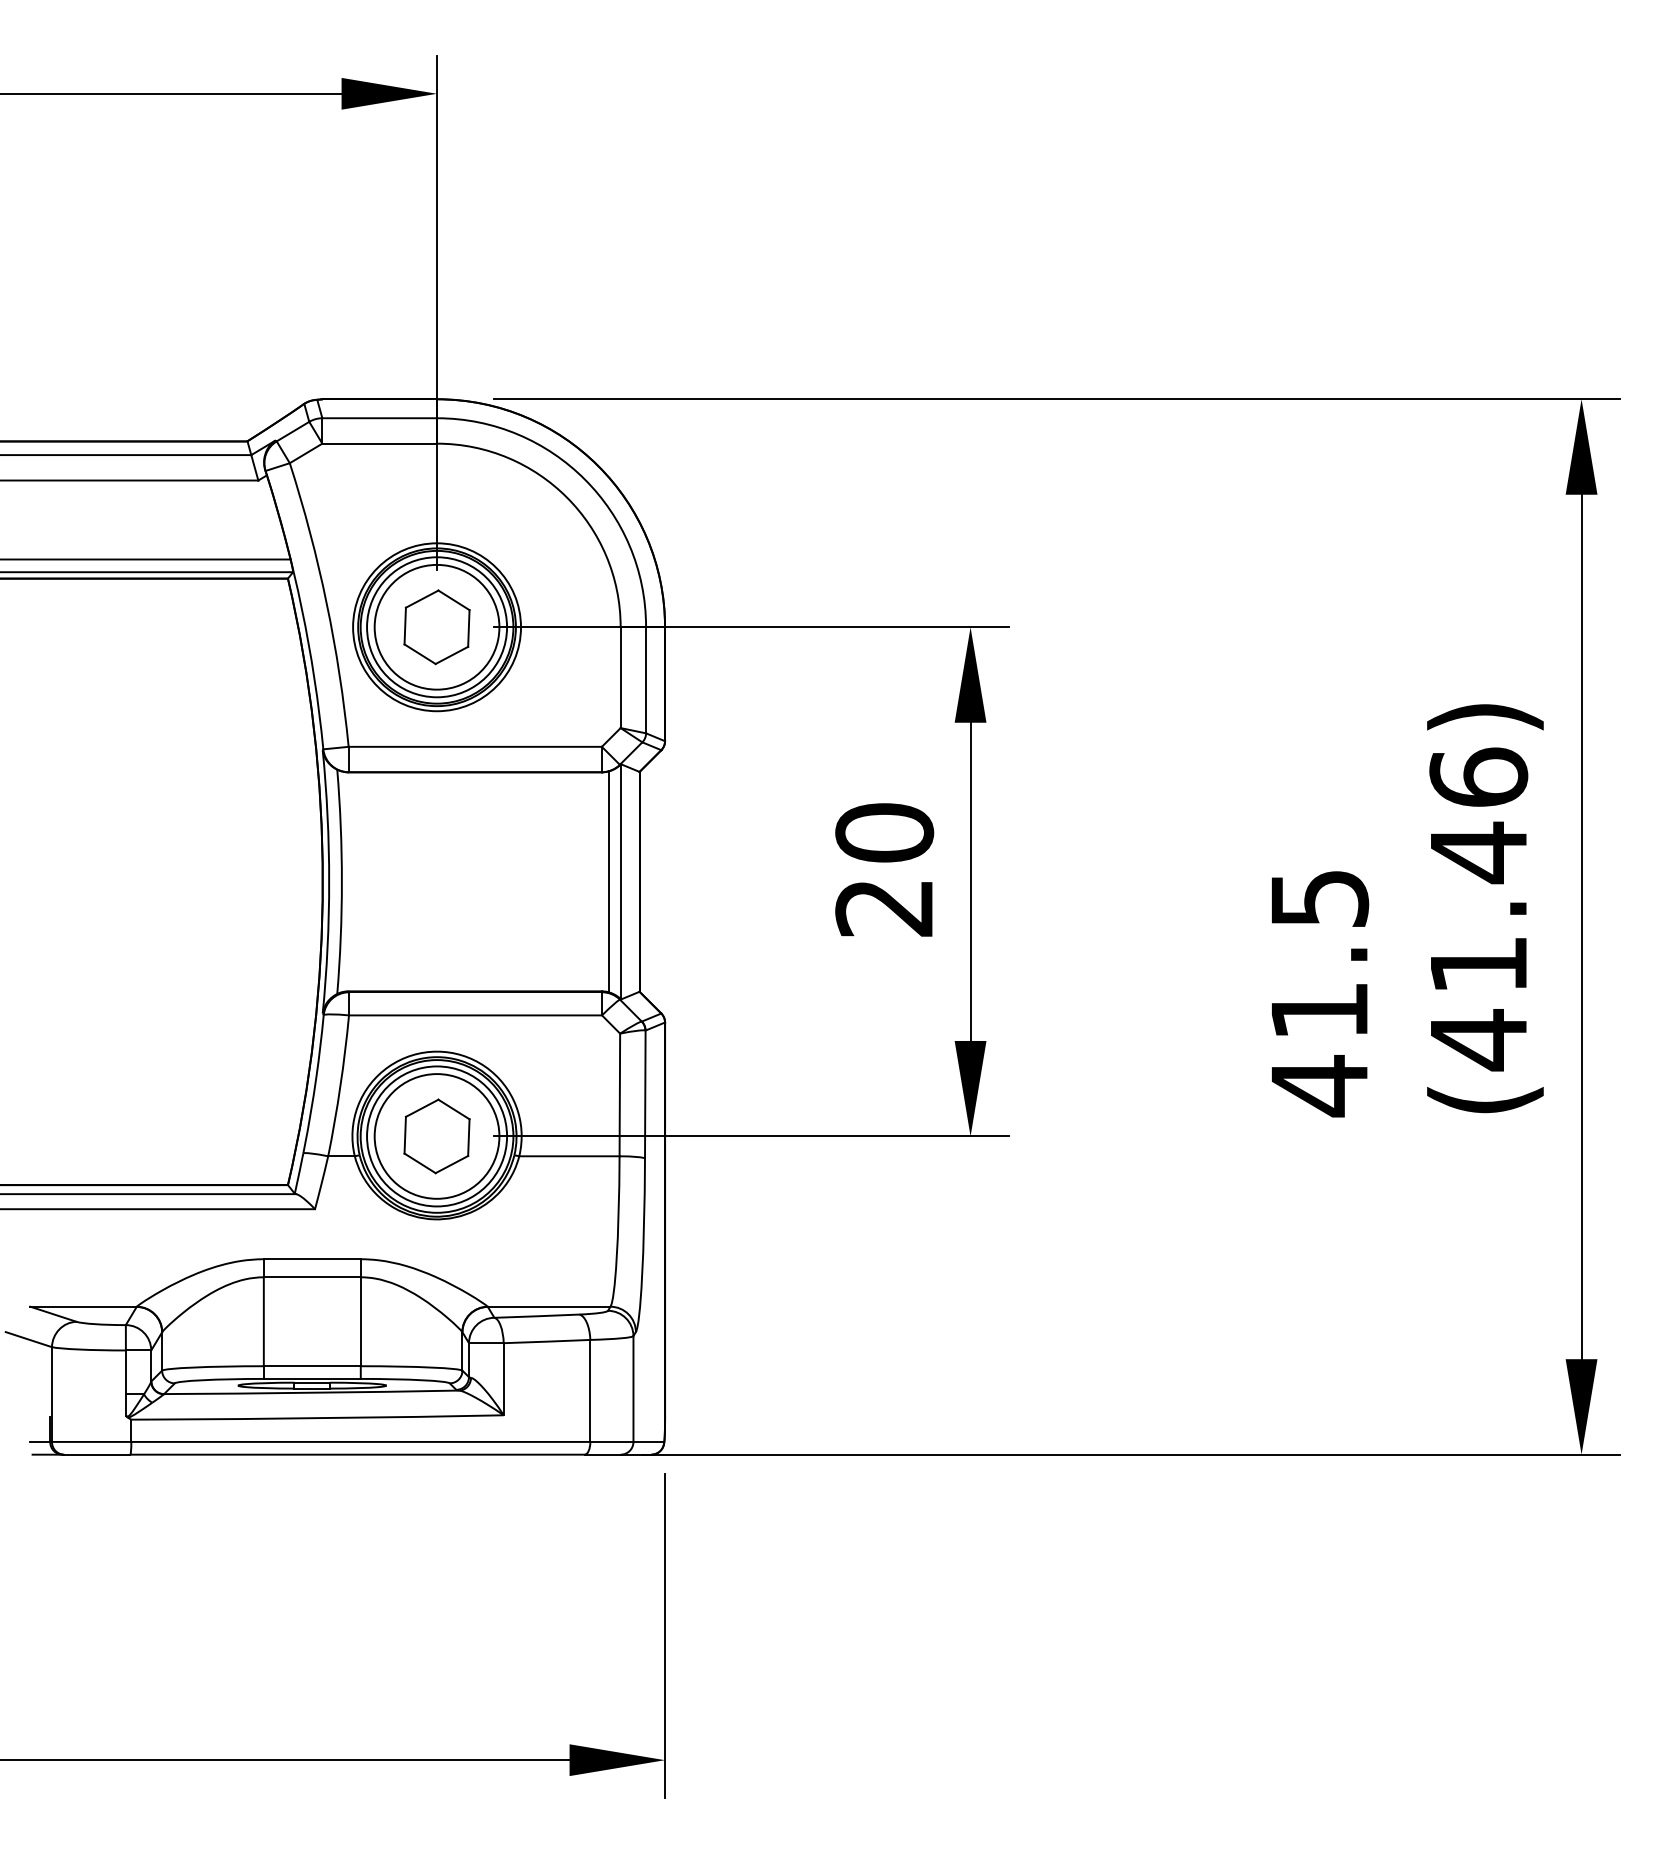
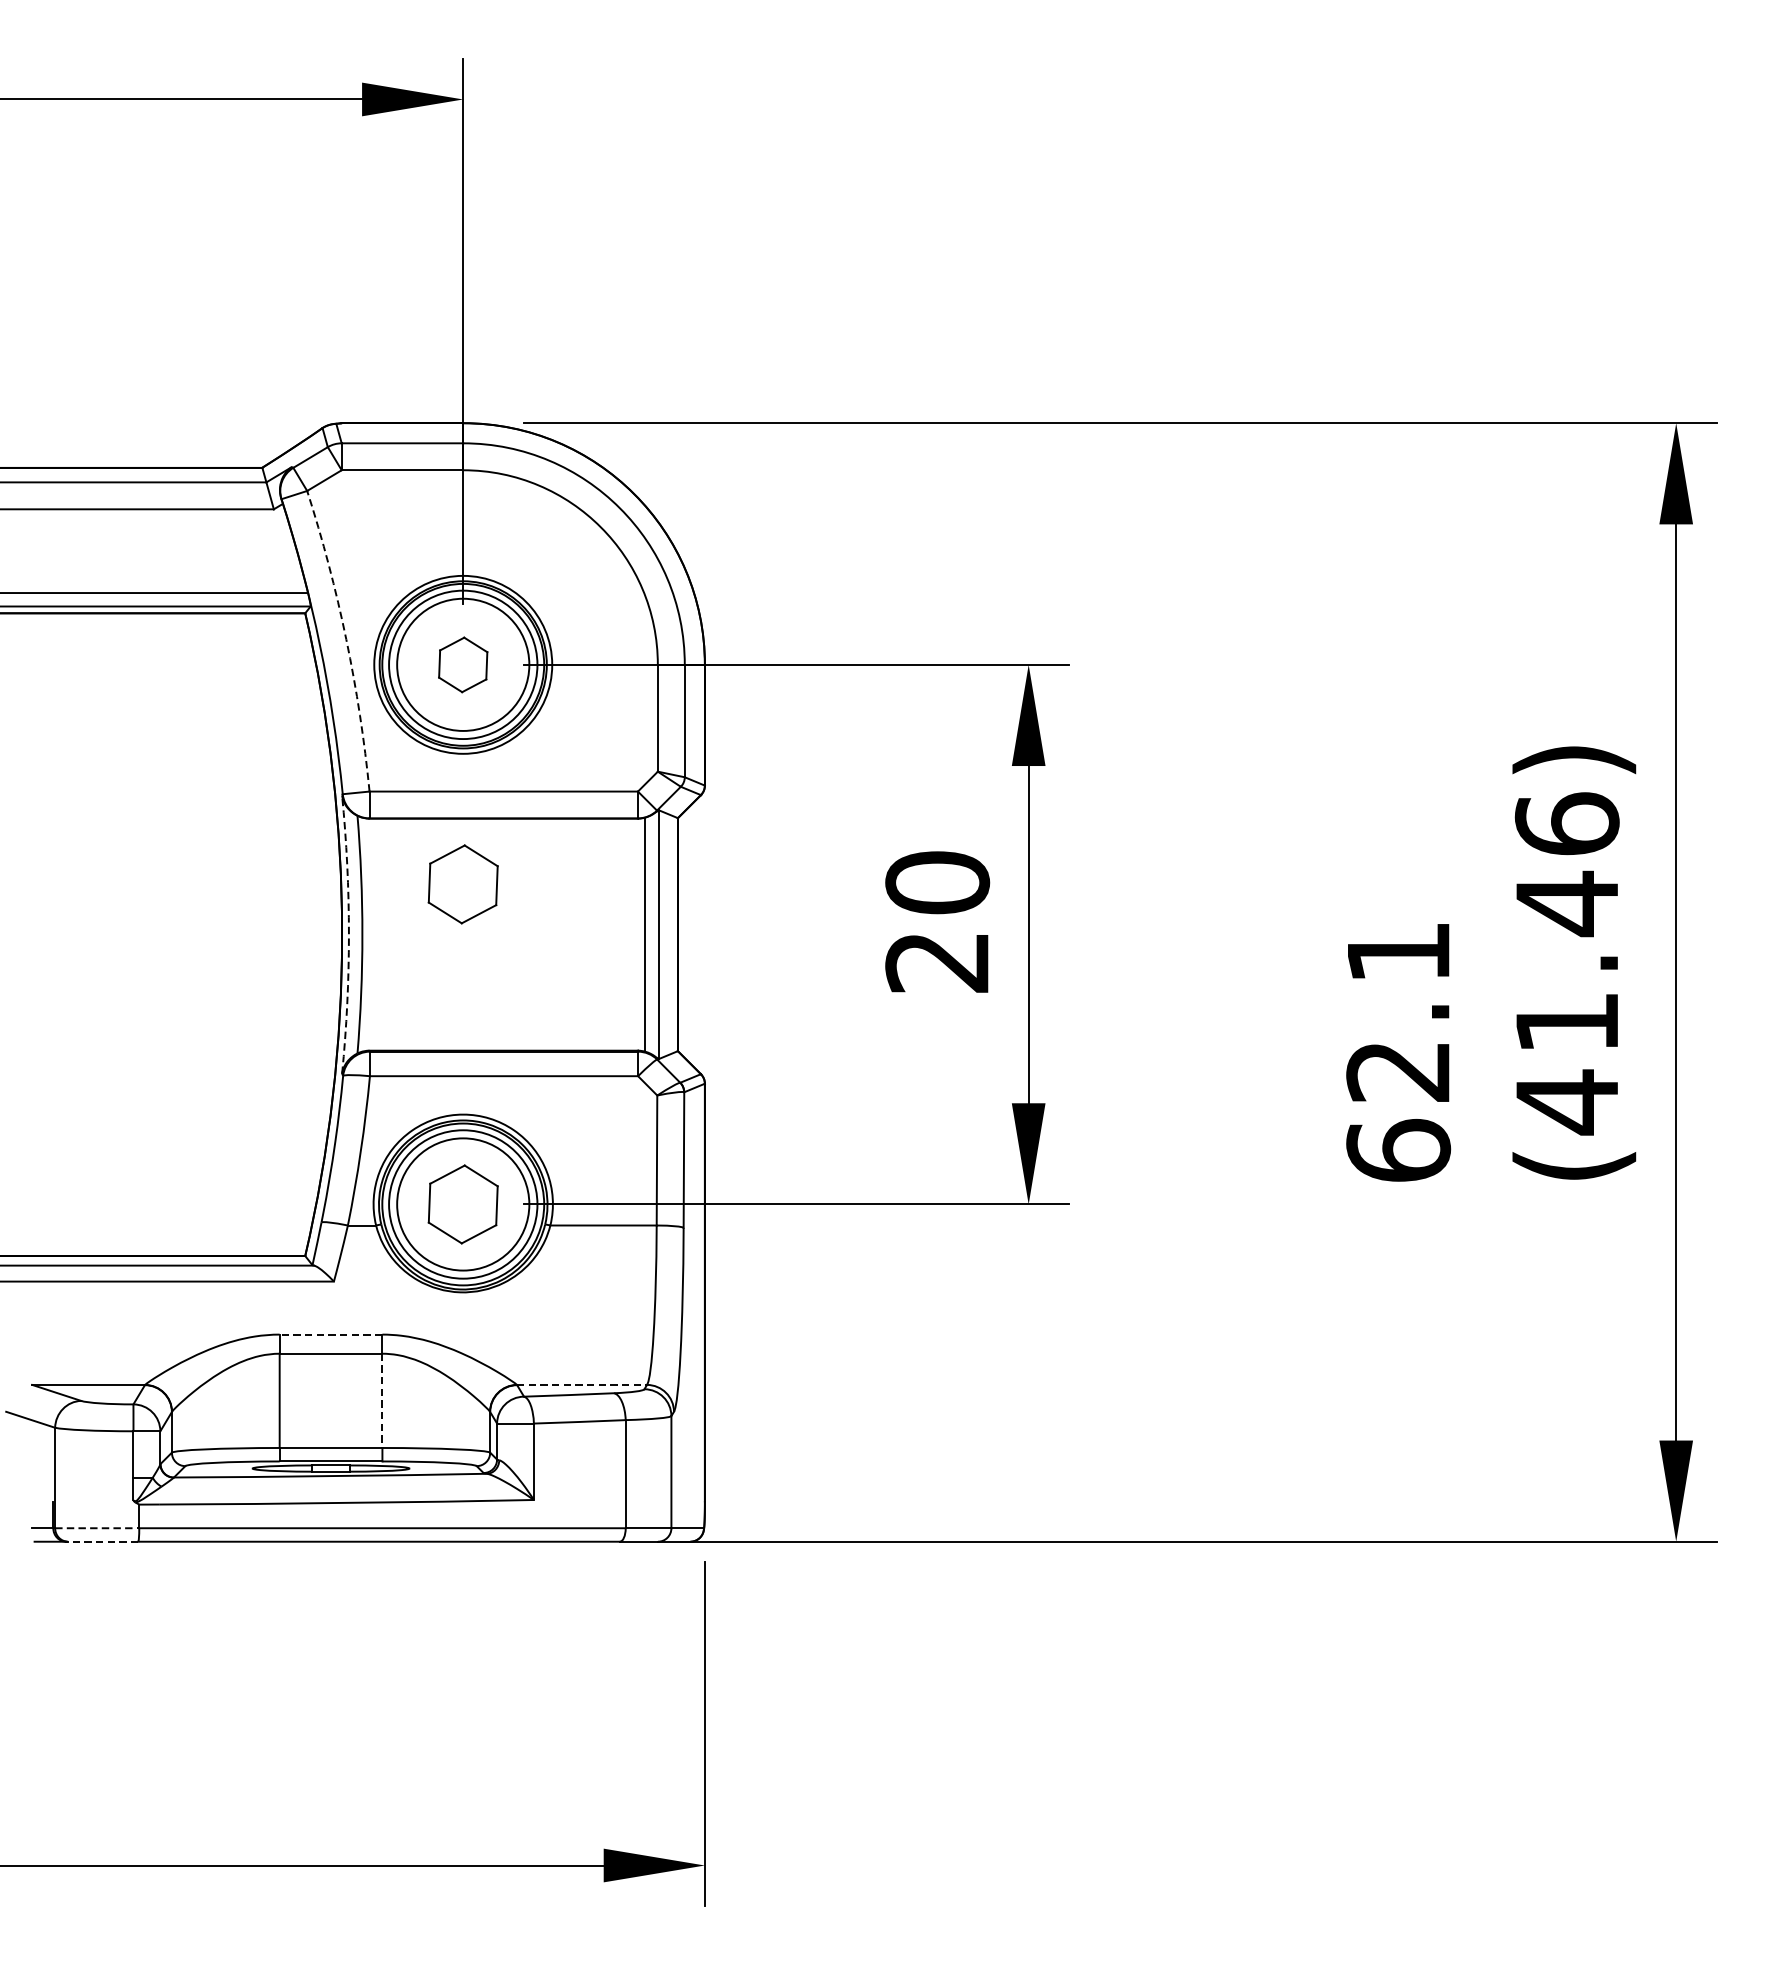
arc: (326, 603) -> (346, 639), solid -> dashed
part: (436, 627) -> (462, 665), size x0.7
part: (436, 834) -> (462, 884), added
arc: (329, 881) -> (349, 934), solid -> dashed
text: (1319, 994) -> (1398, 1054), 41.5 -> 62.1
line: (311, 1259) -> (330, 1334), solid -> dashed
line: (549, 1306) -> (582, 1384), solid -> dashed
line: (360, 1322) -> (382, 1401), solid -> dashed
line: (91, 1441) -> (97, 1527), solid -> dashed
line: (96, 1454) -> (102, 1541), solid -> dashed

